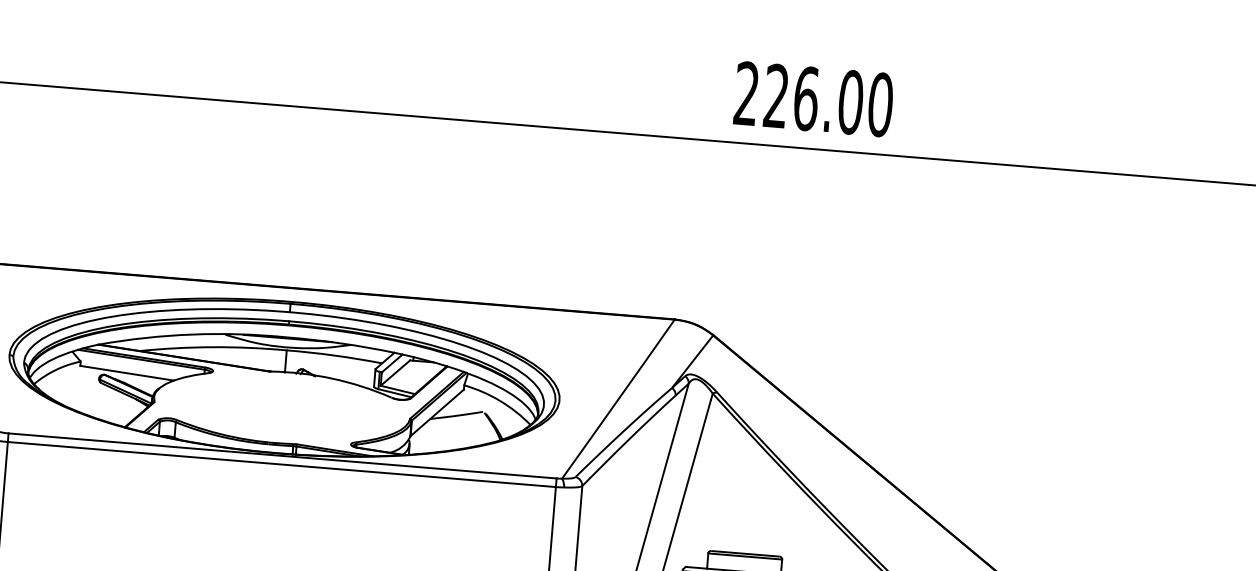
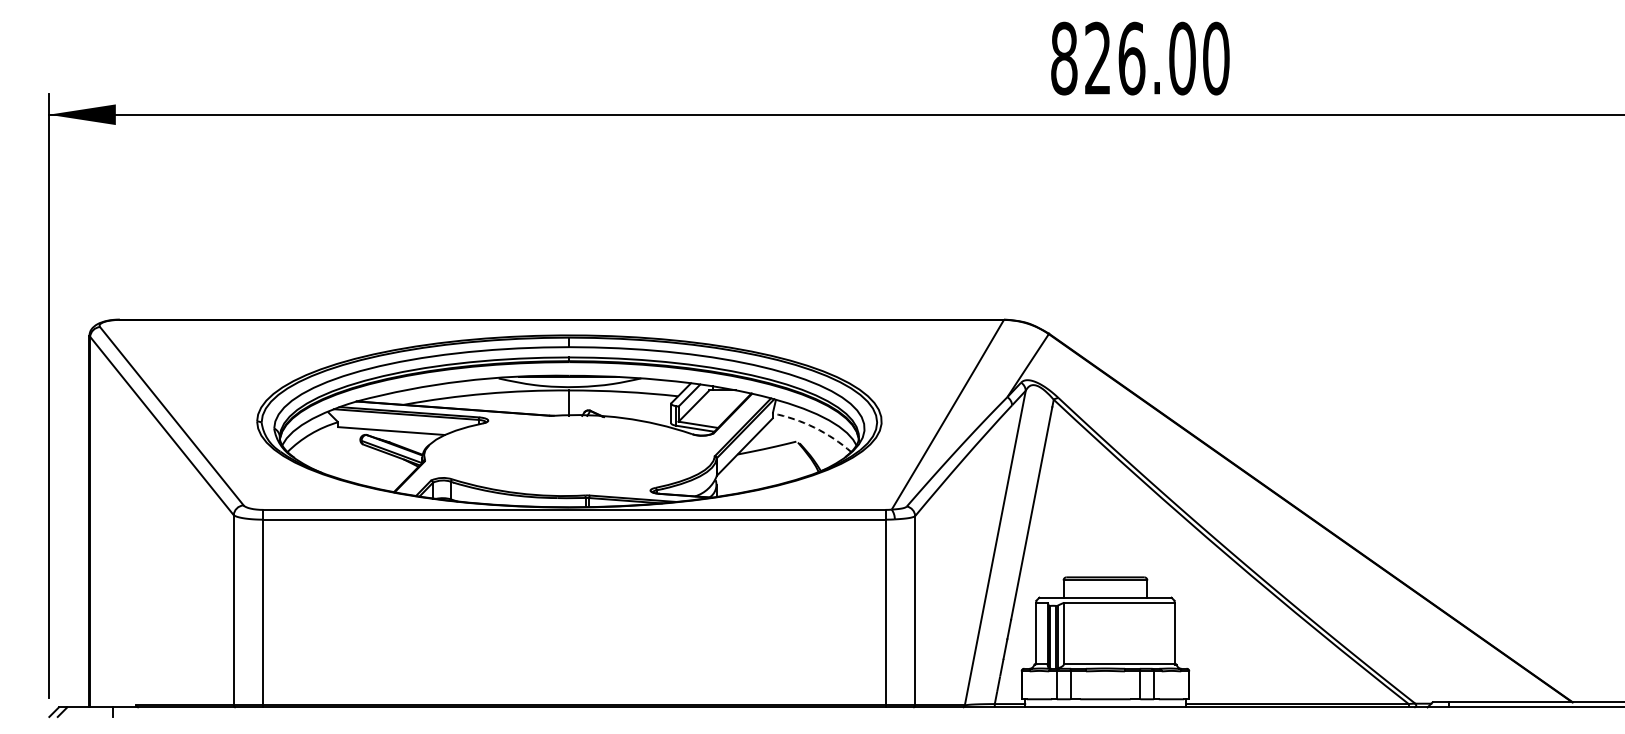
text: (746, 93) -> (1064, 58), 226.00 -> 826.00
arc: (499, 400) -> (814, 427), solid -> dashed

